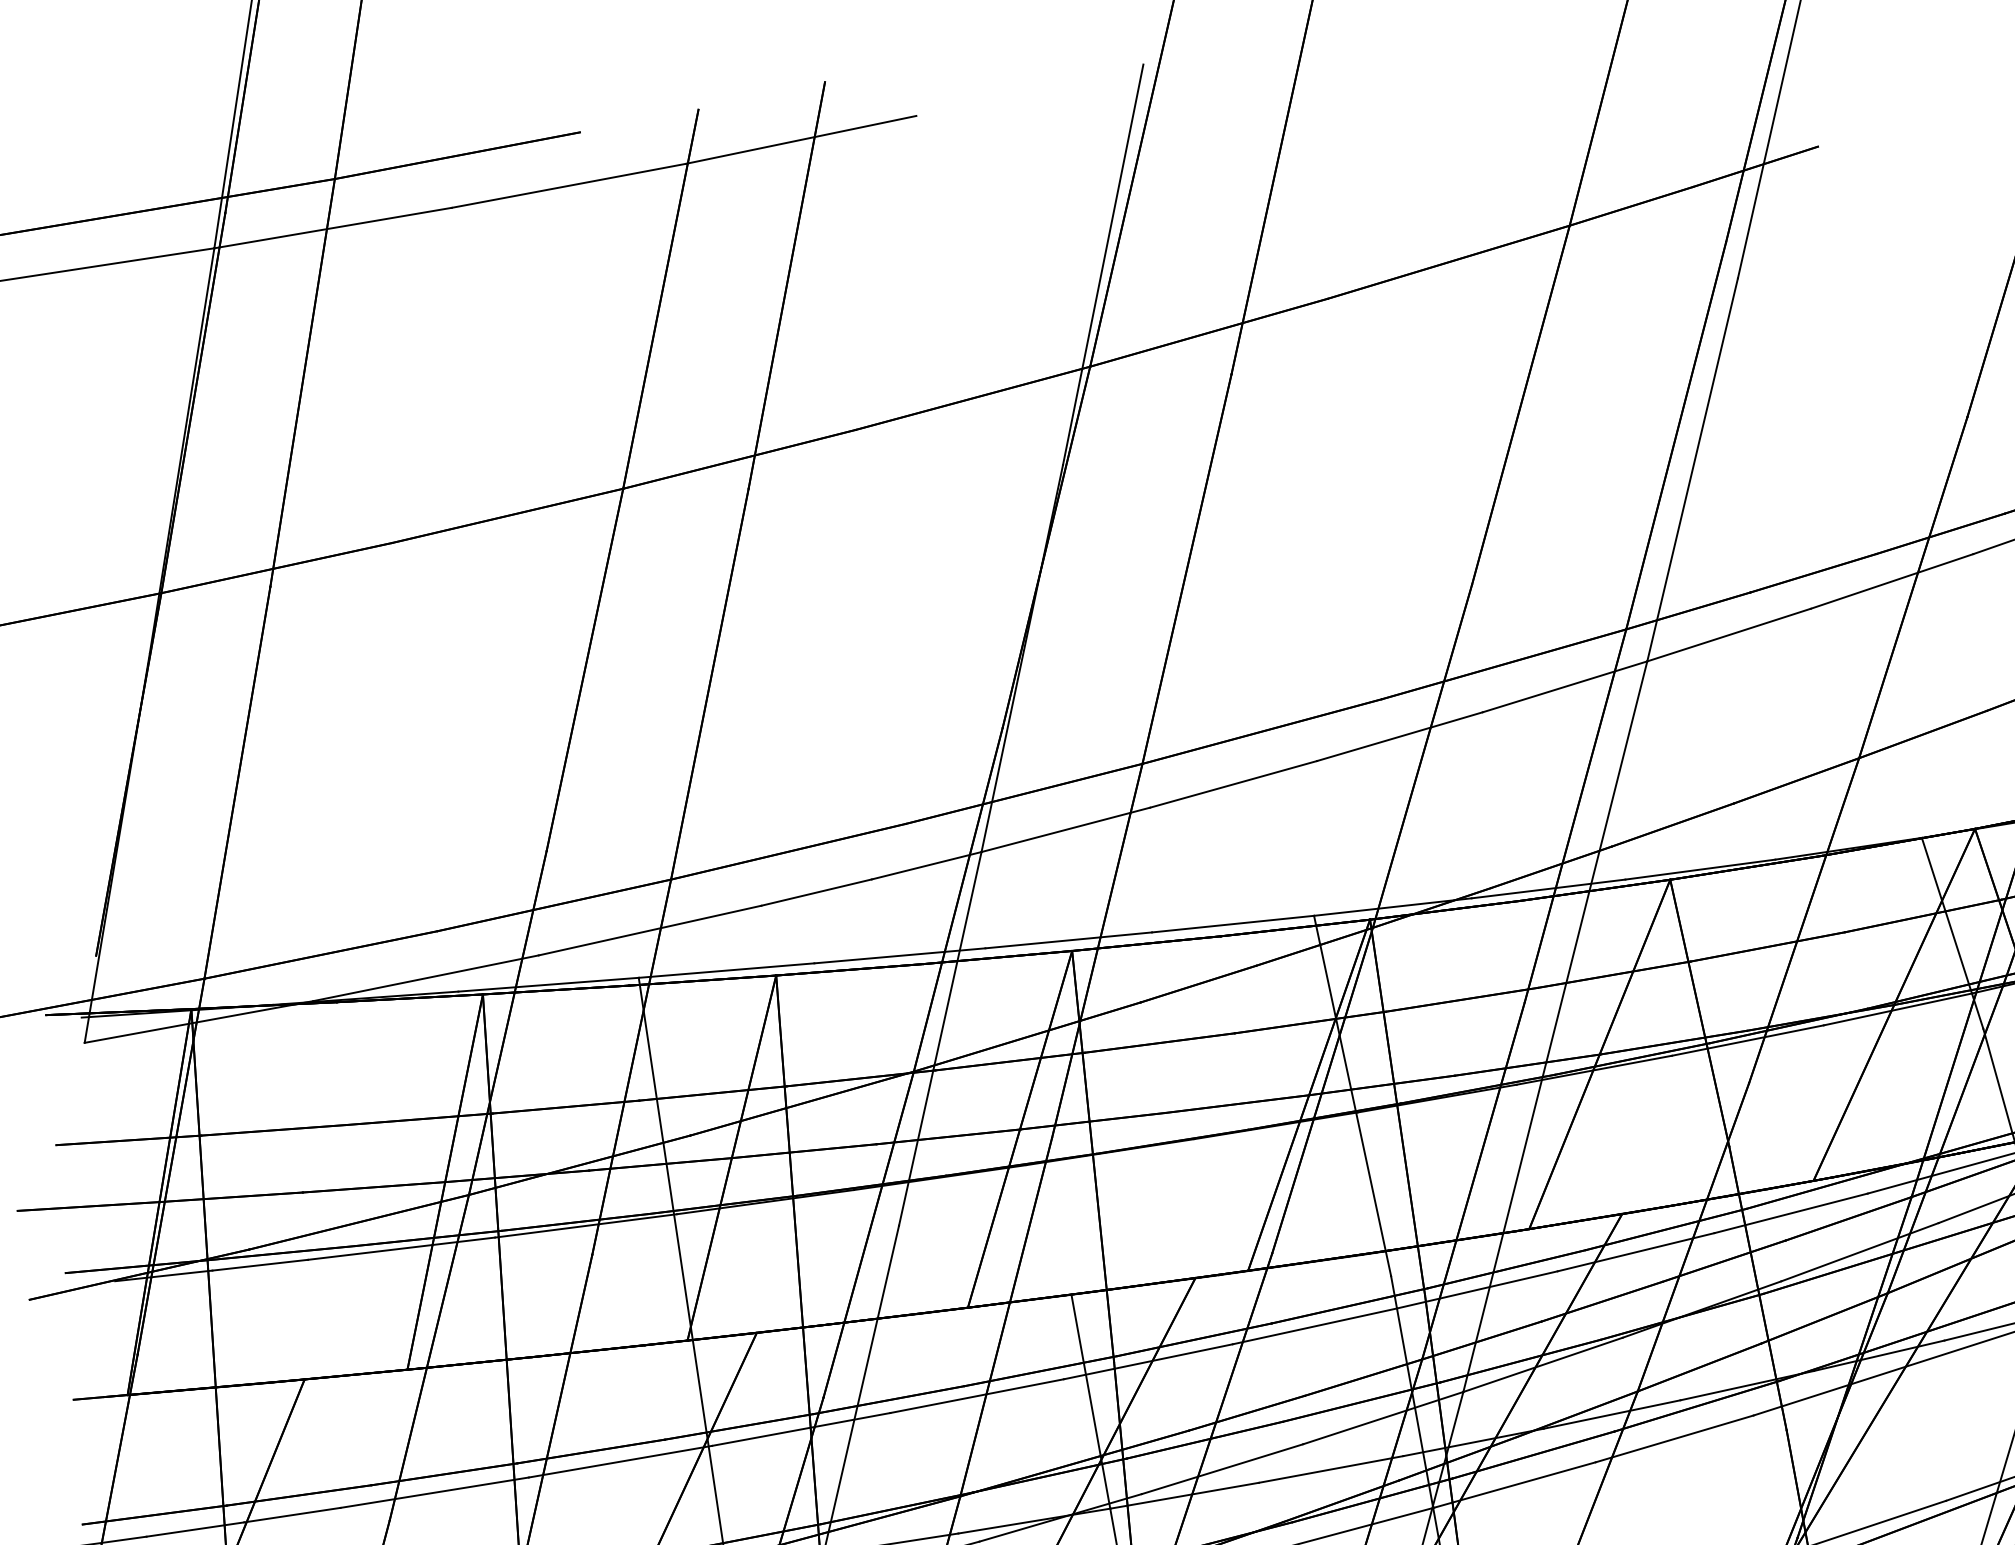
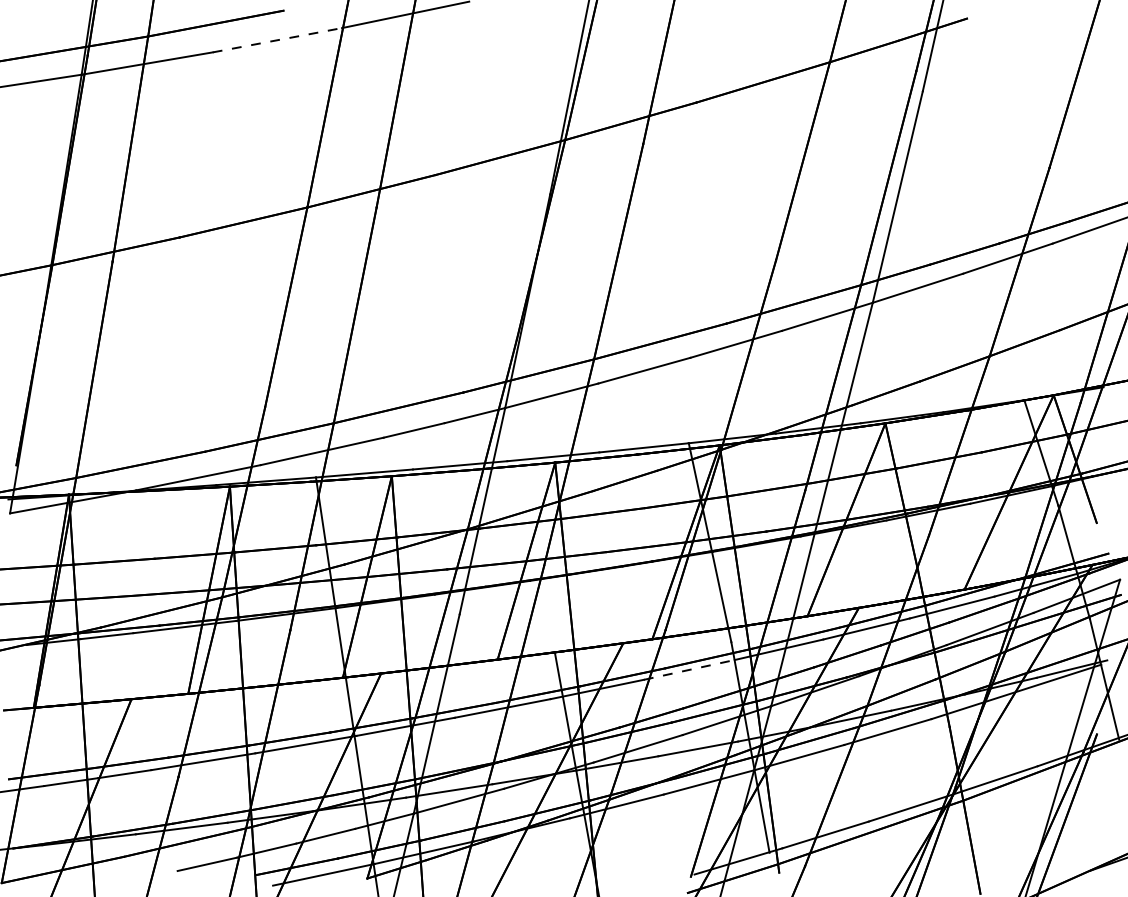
line: (569, 186) -> (277, 40), solid -> dashed
line: (1315, 1325) -> (689, 669), solid -> dashed

